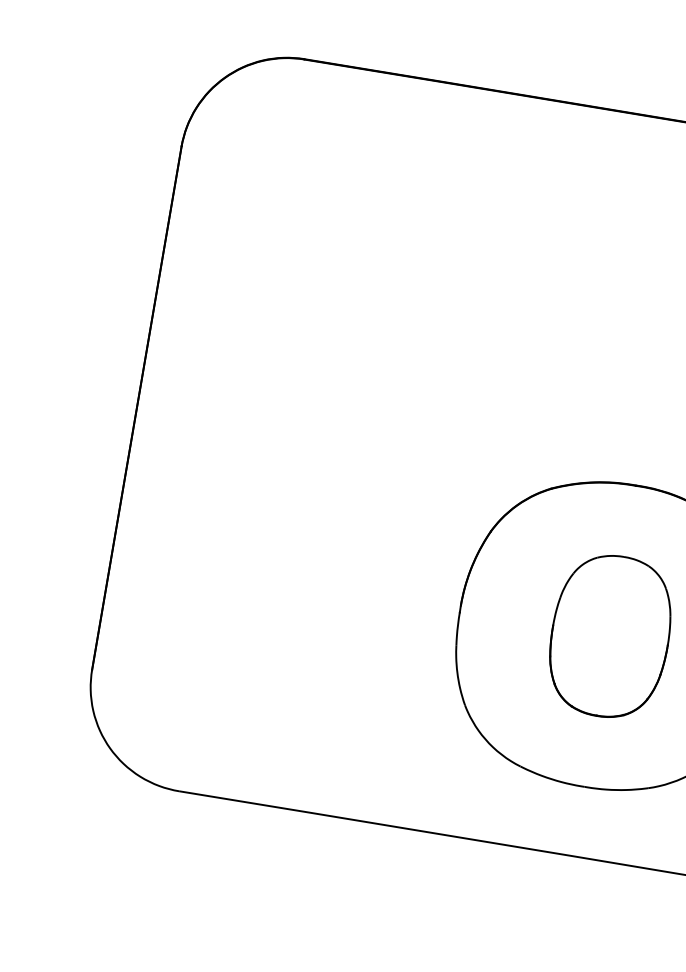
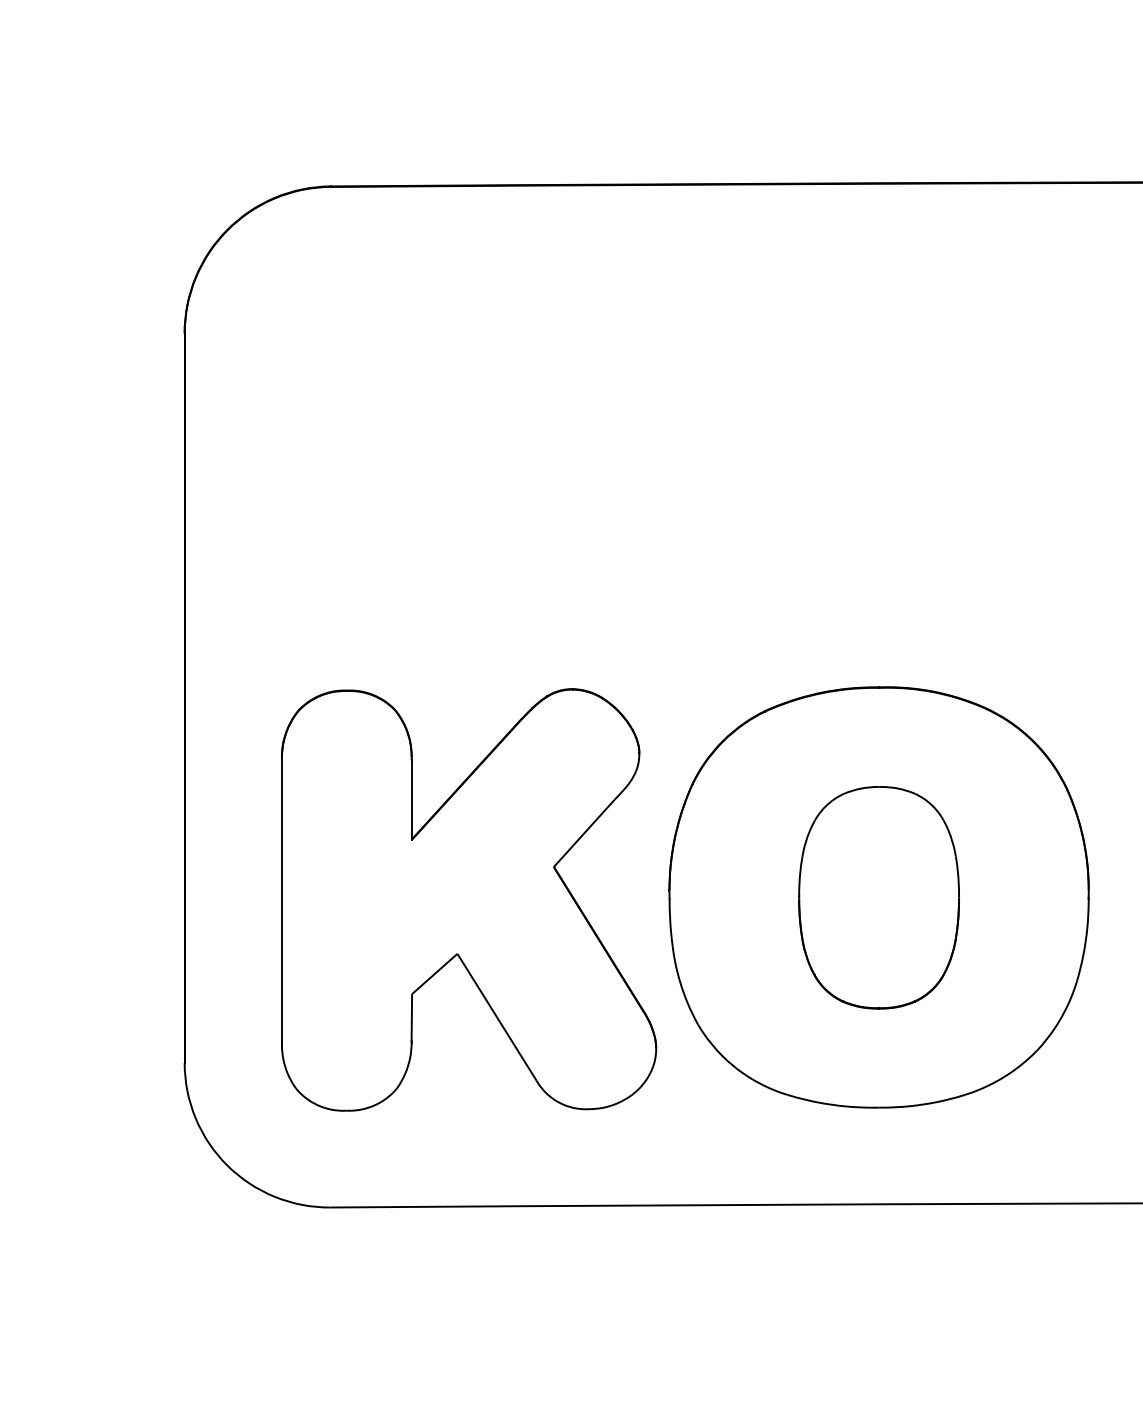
part: (316, 587) -> (469, 899), added

